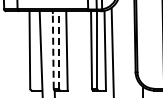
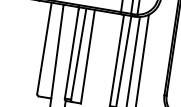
line: (53, 50) -> (72, 53), dashed -> solid
line: (59, 50) -> (79, 54), dashed -> solid

